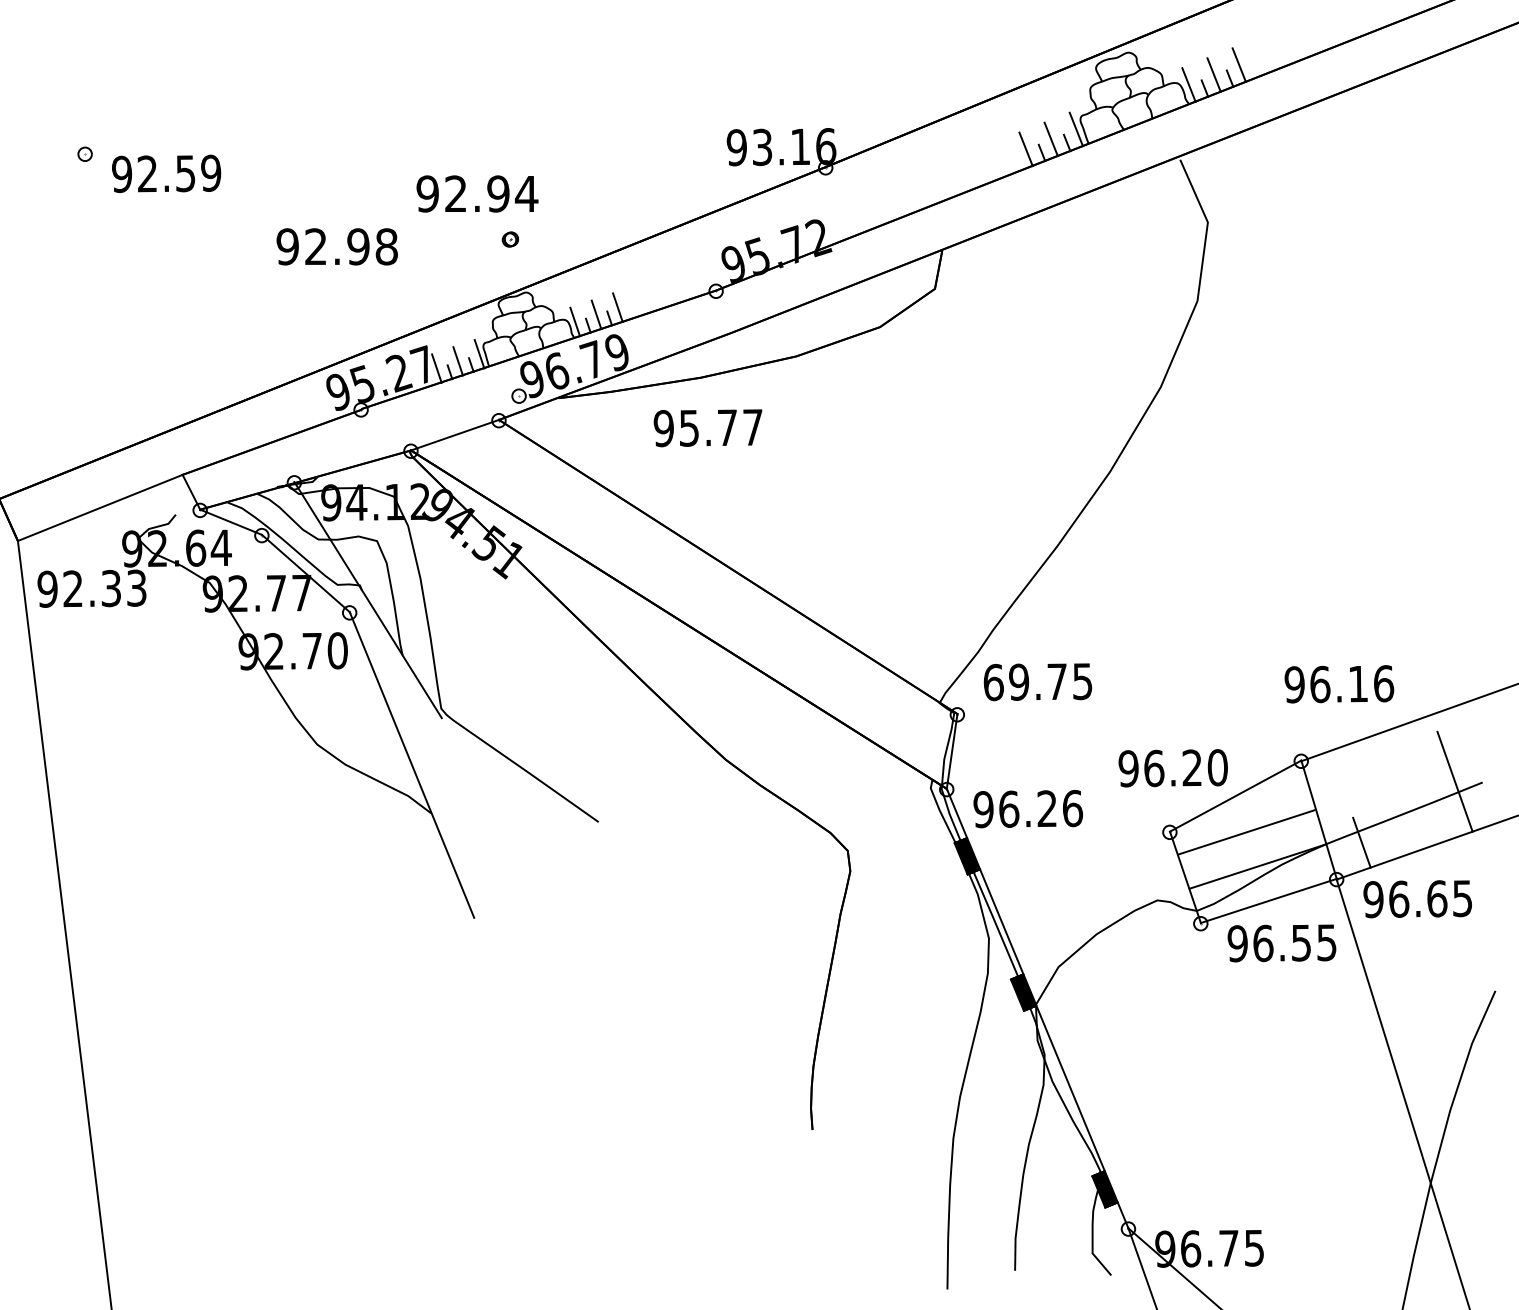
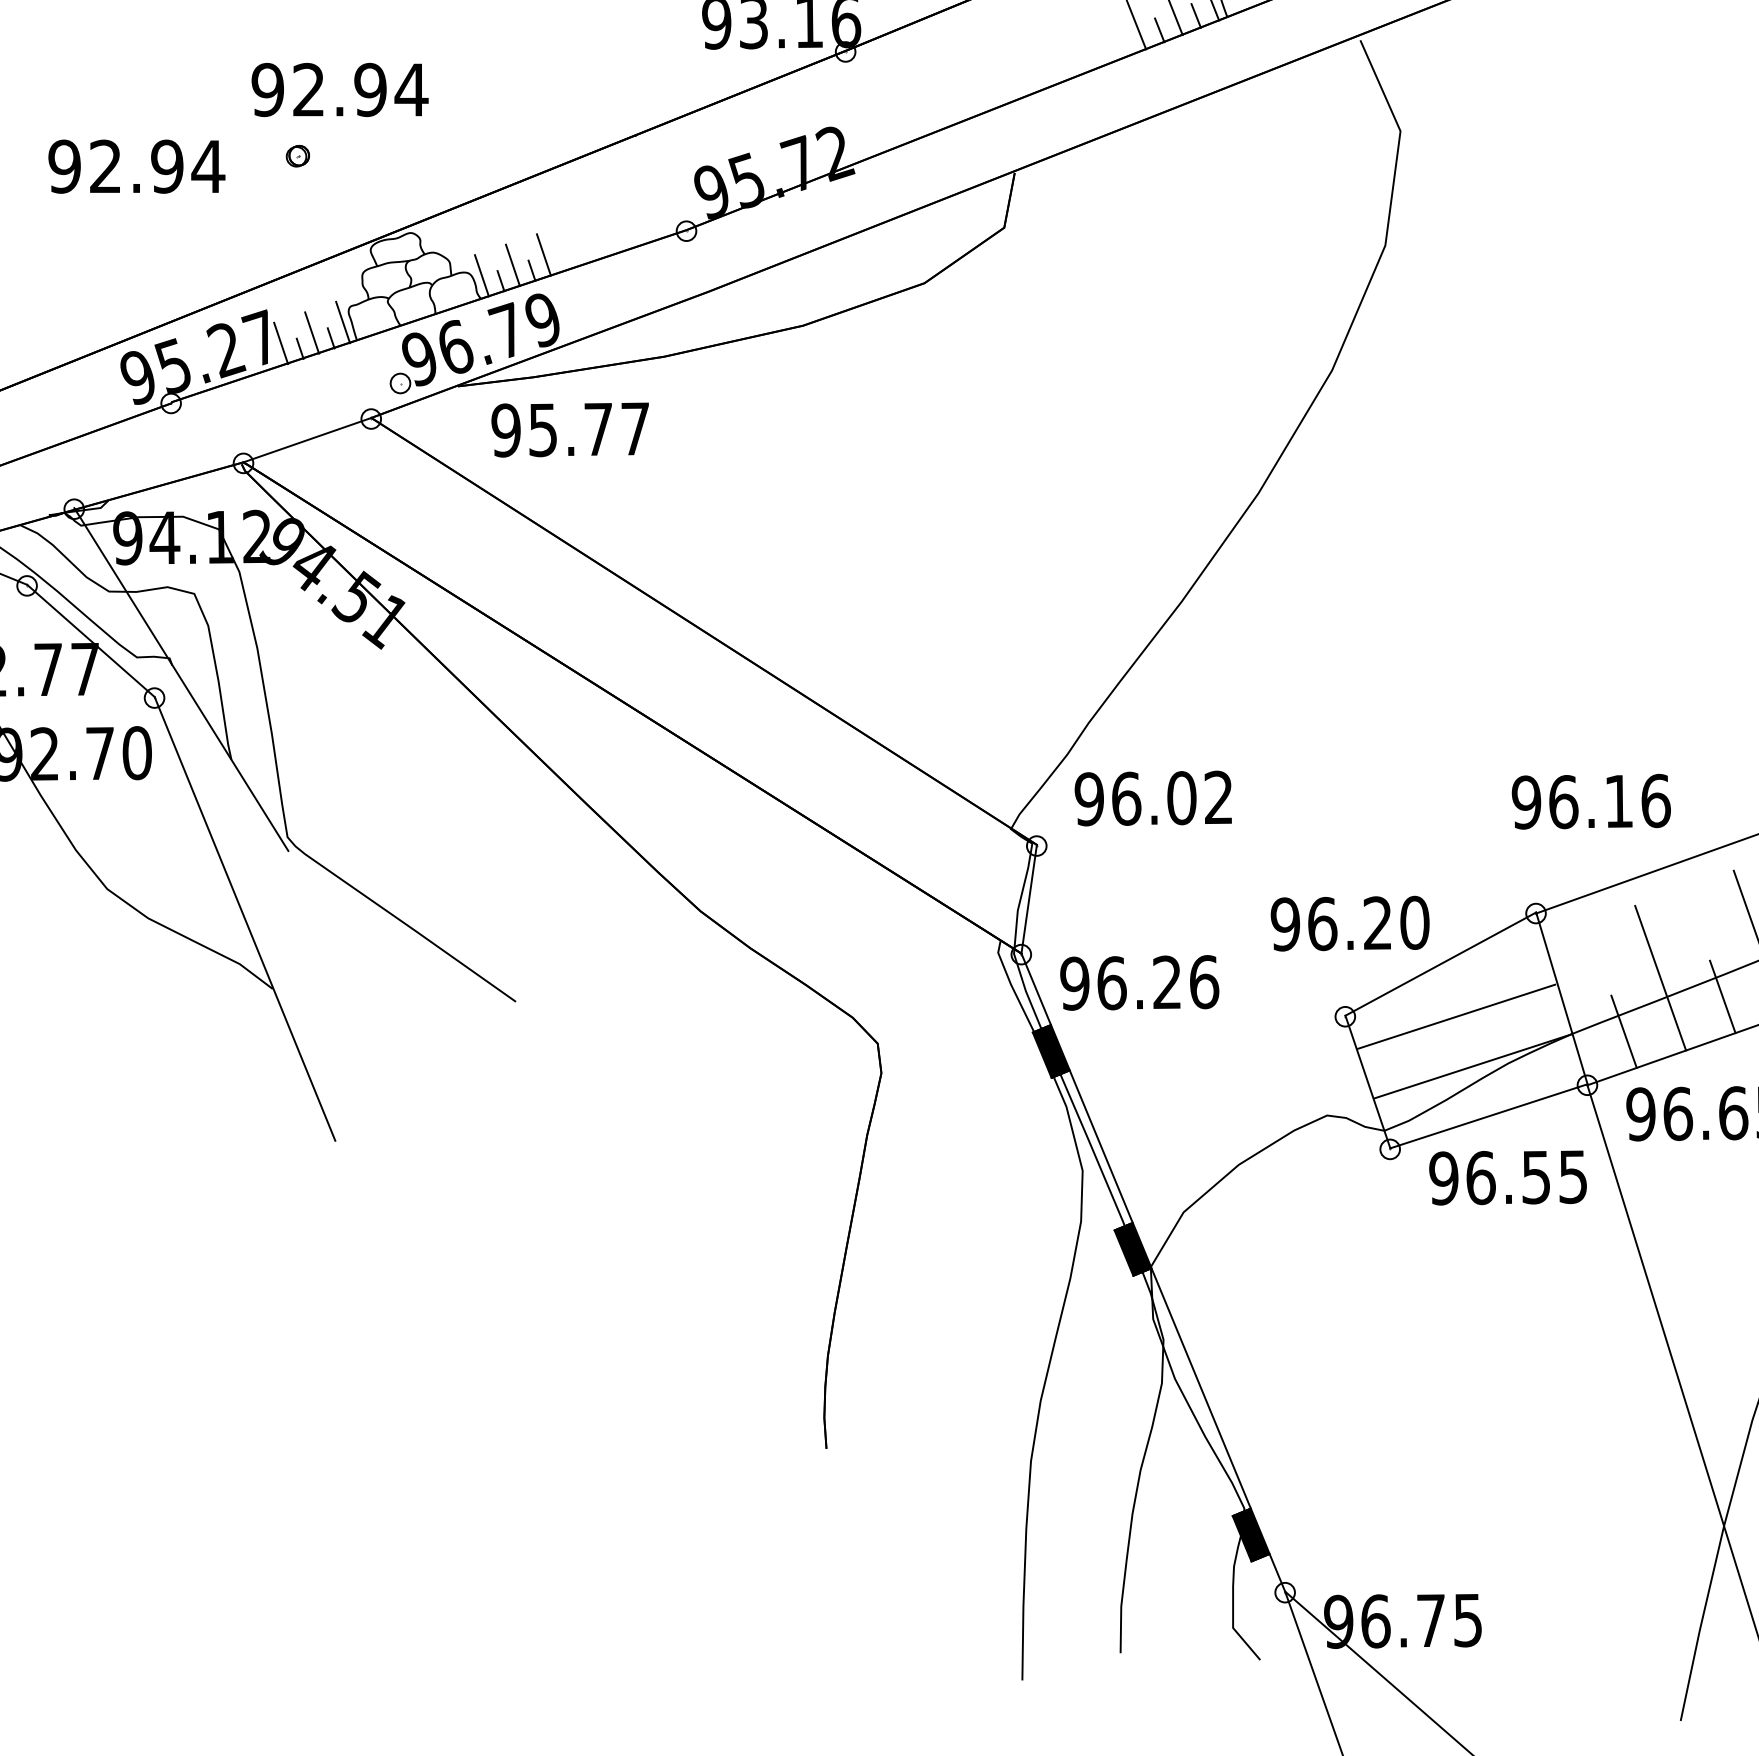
part: (509, 239) -> (296, 156), moved
text: (386, 246) -> (207, 166), 92.98 -> 92.94
text: (707, 428) -> (569, 430), moved
text: (1037, 681) -> (1153, 797), 69.75 -> 96.02
line: (1386, 805) -> (1659, 977), added
line: (1429, 818) -> (1722, 996), added

